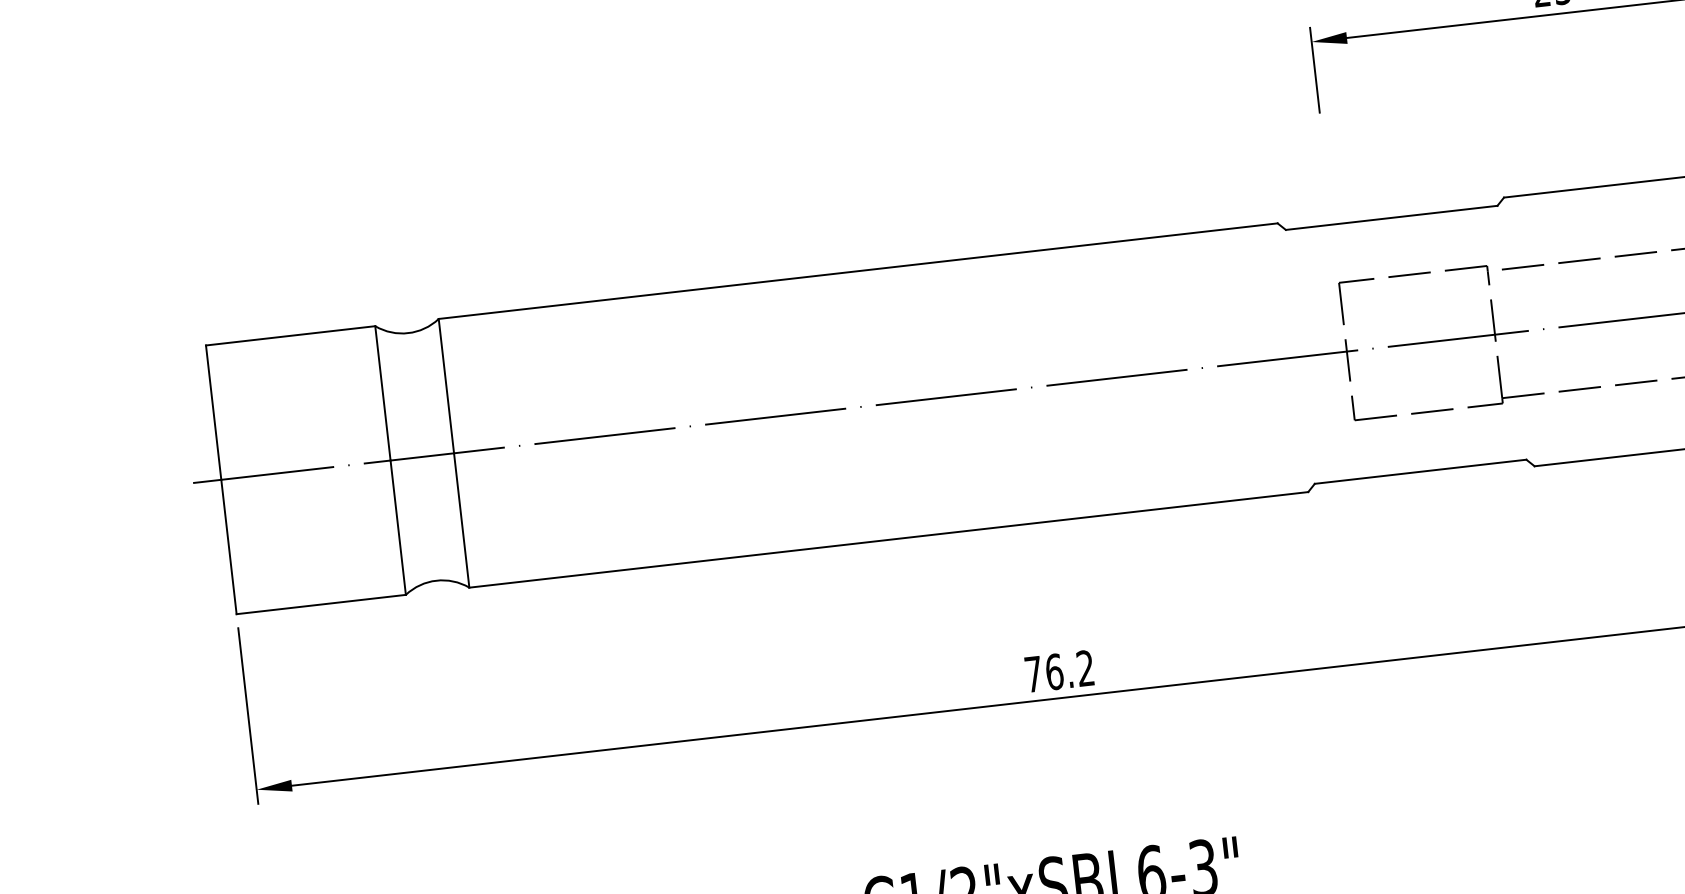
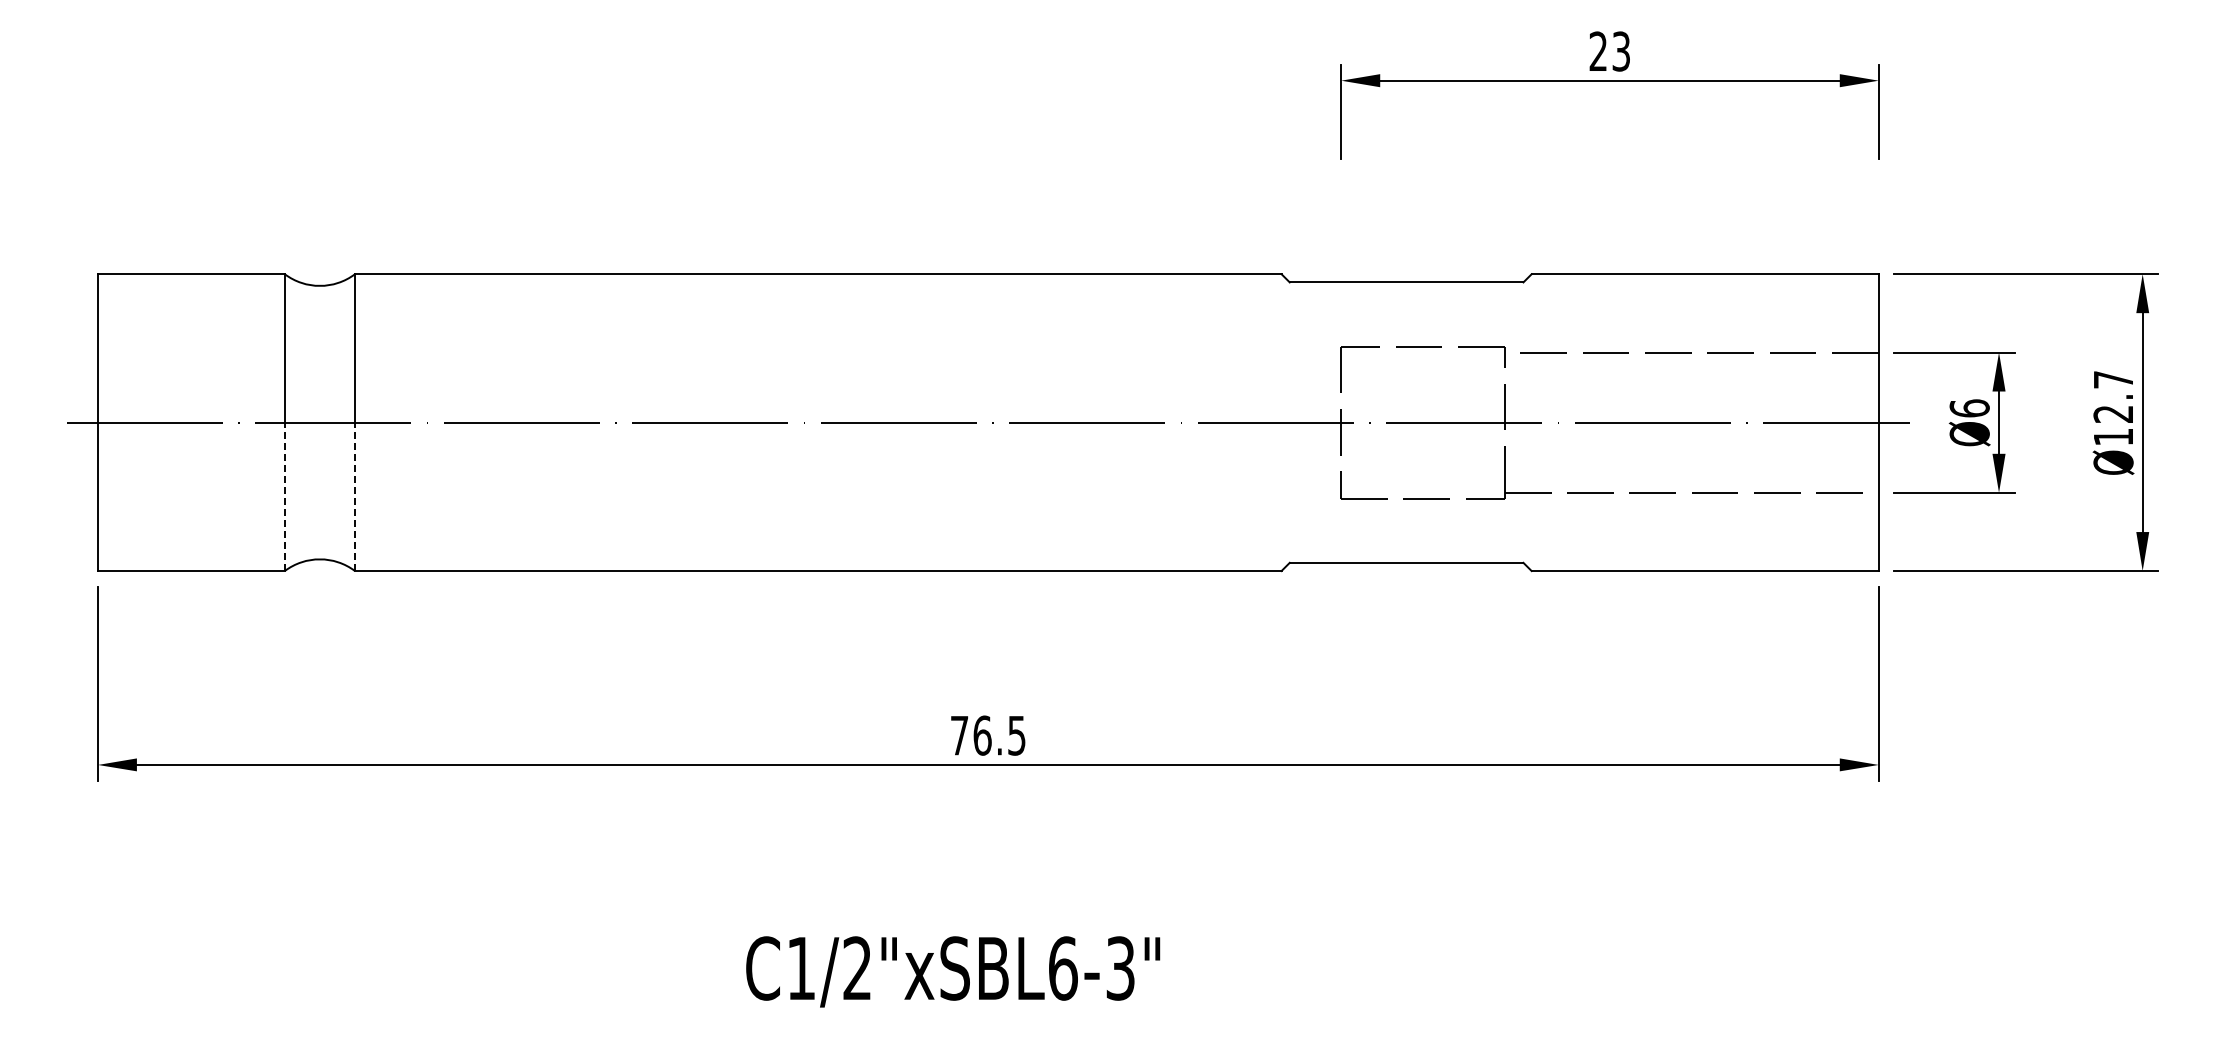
line: (461, 520) -> (354, 496), solid -> dashed
line: (397, 527) -> (284, 496), solid -> dashed
text: (1085, 668) -> (1016, 735), 76.2 -> 76.5

